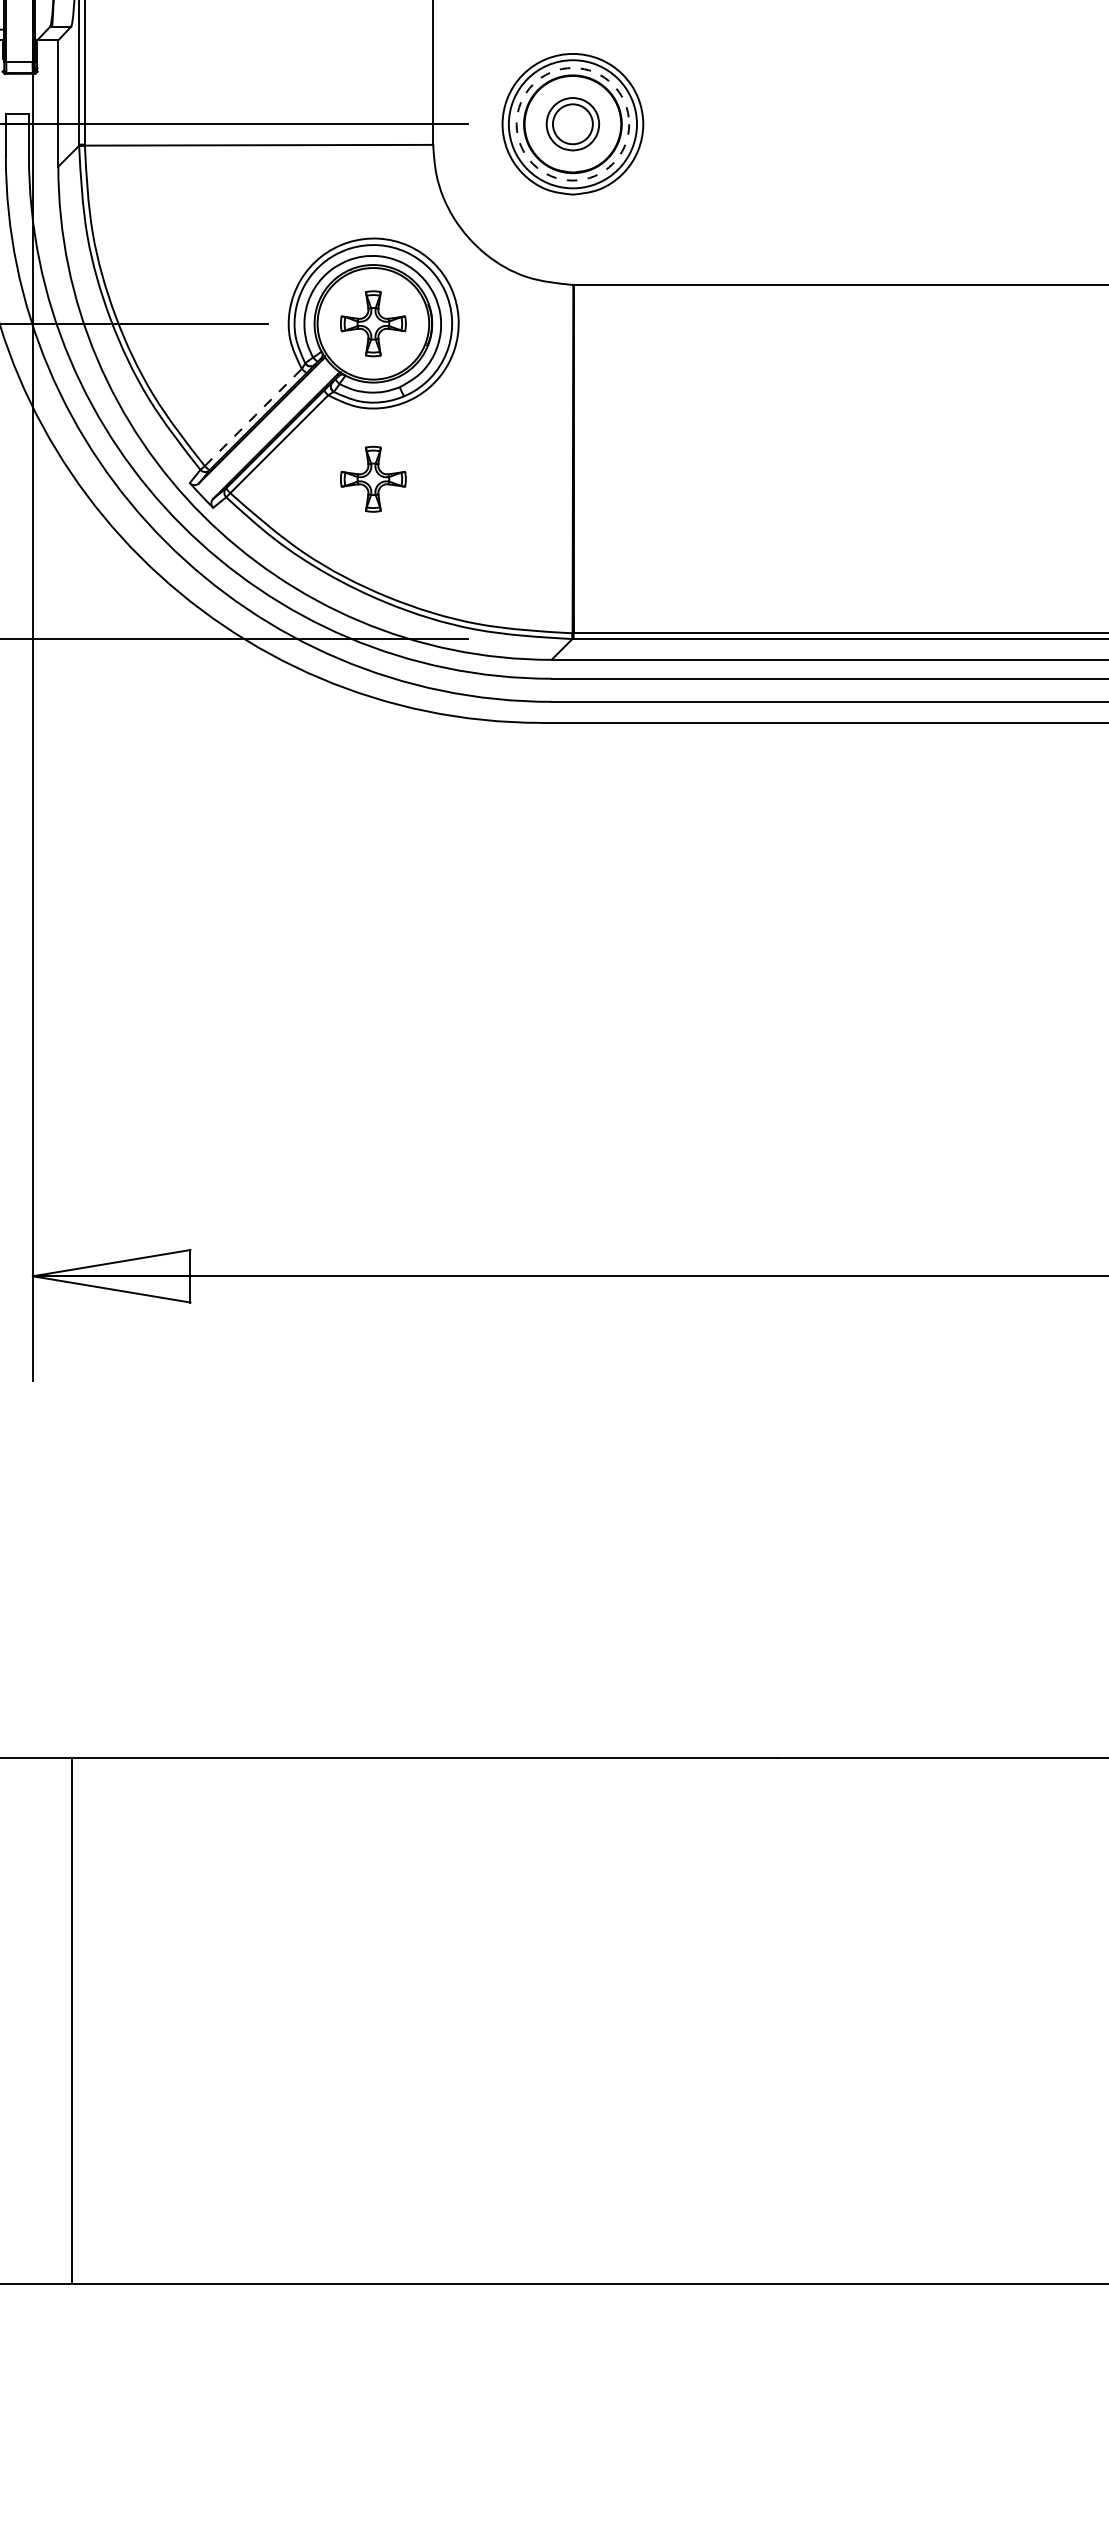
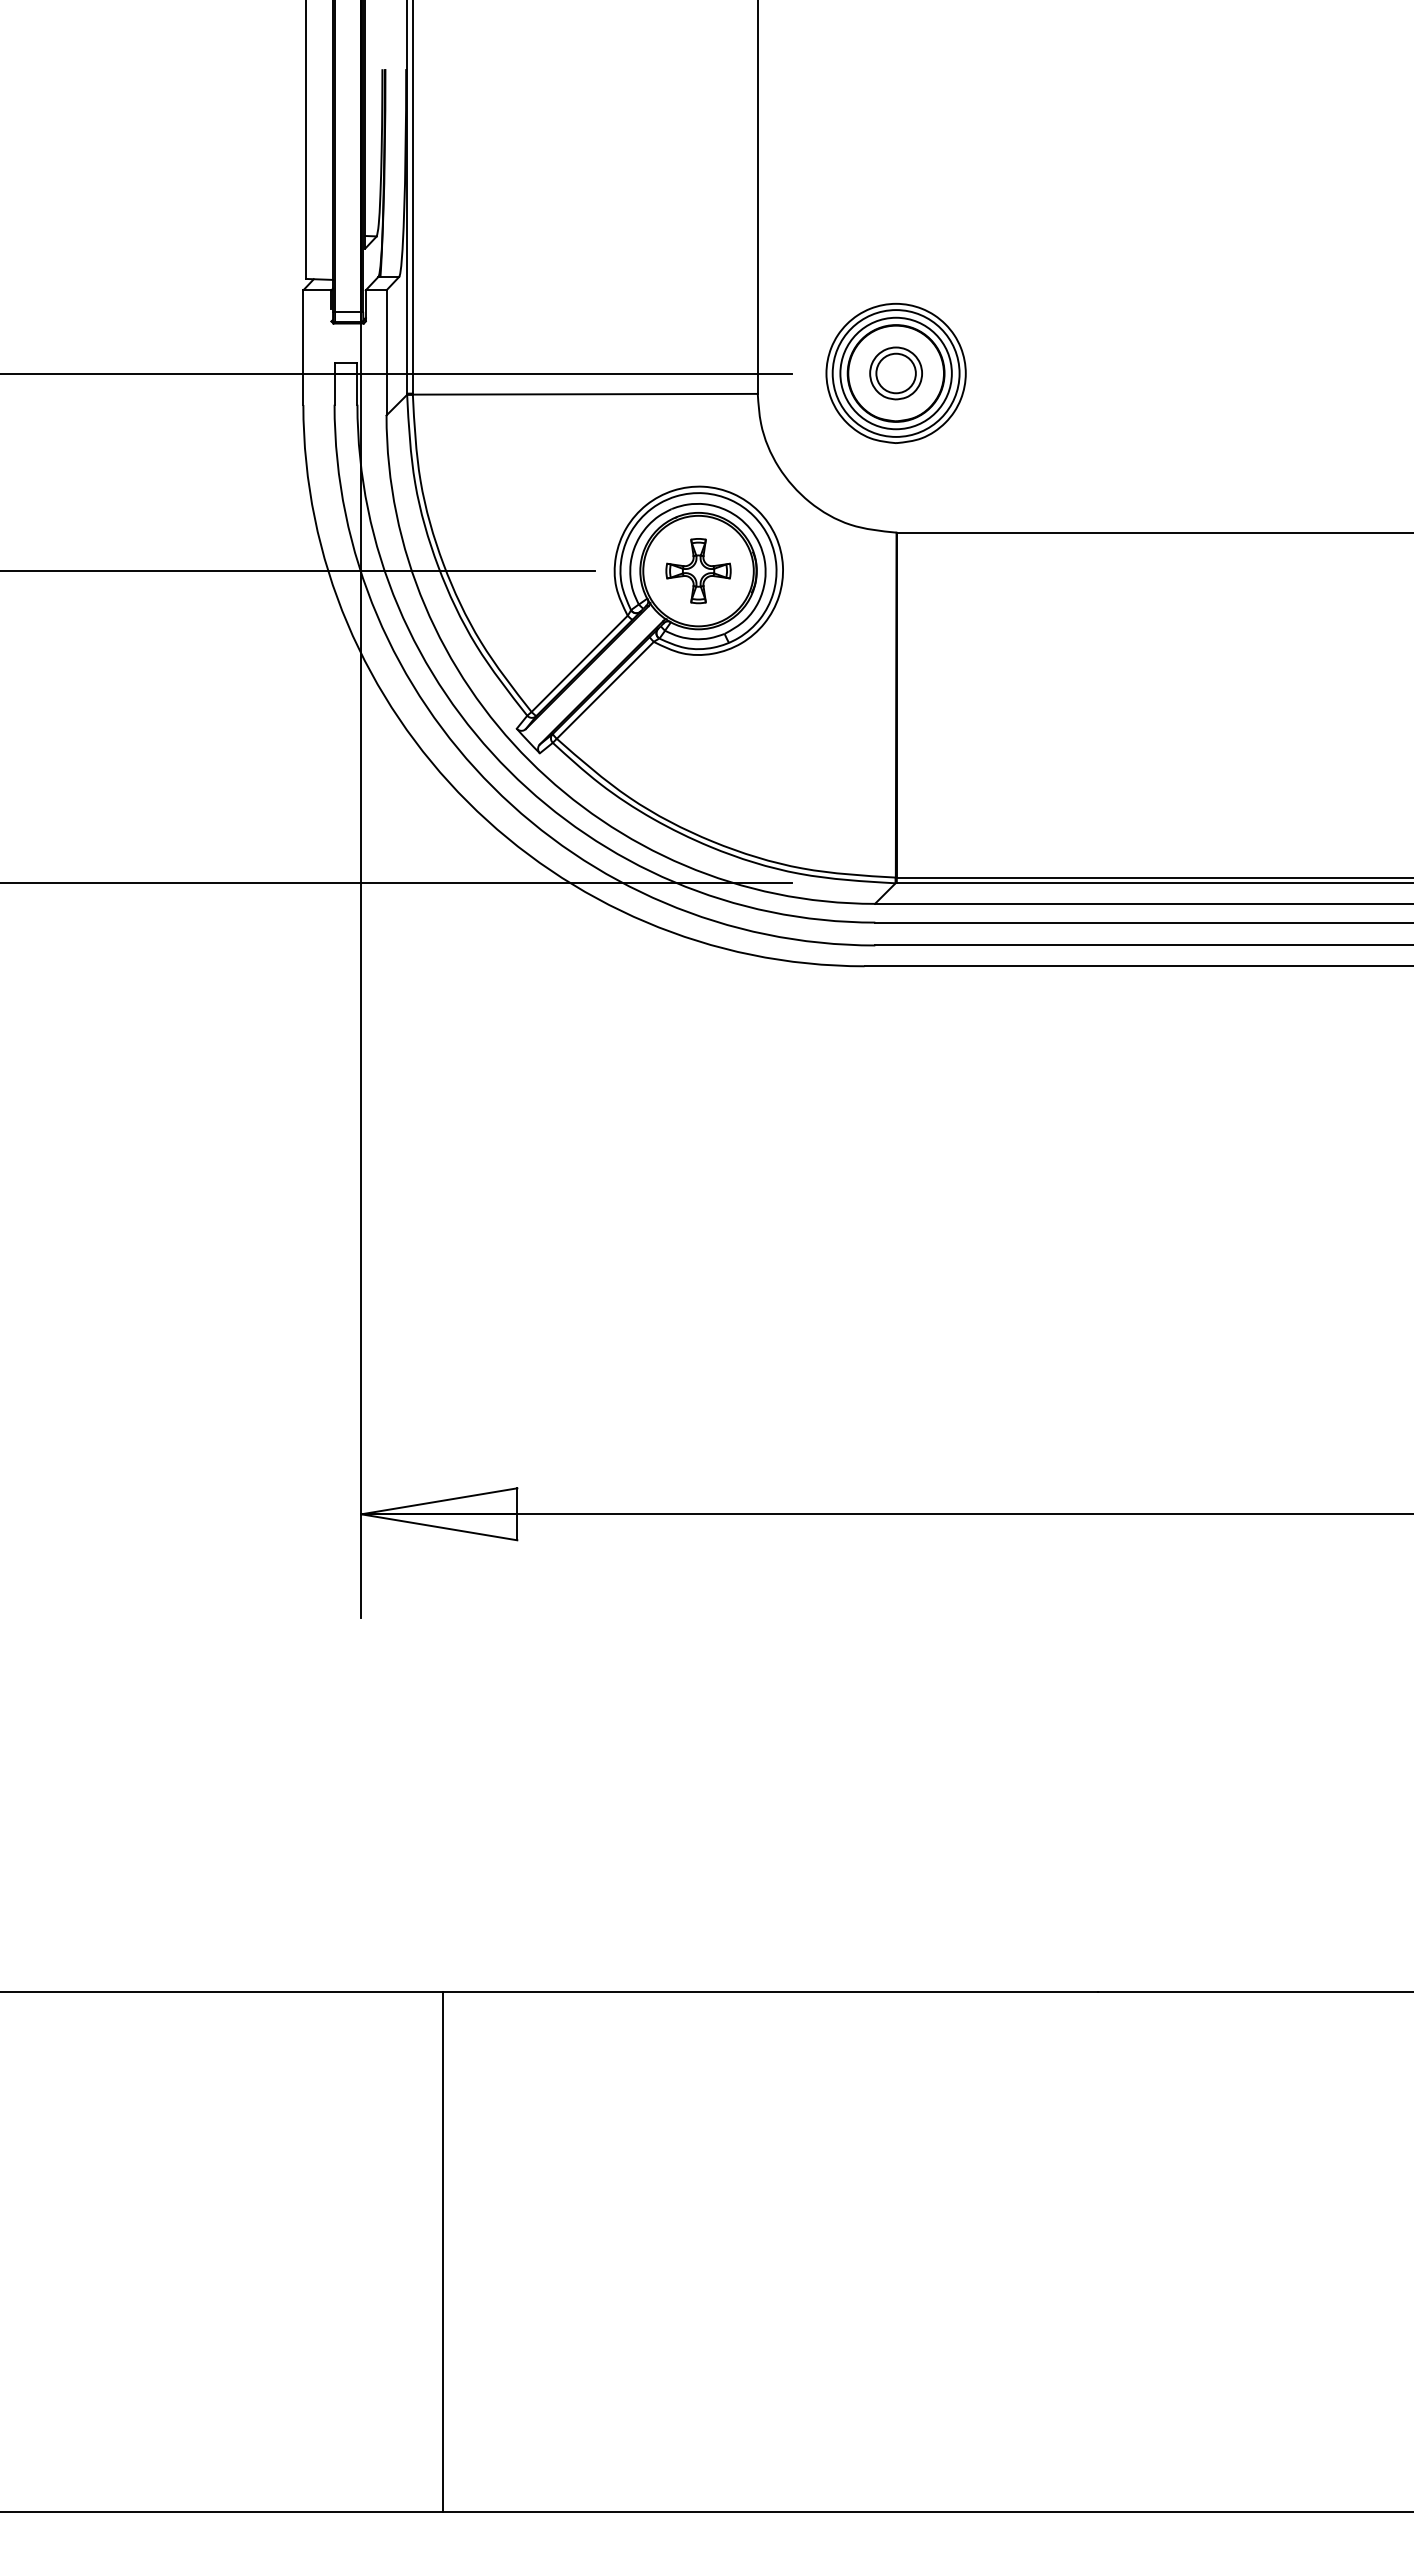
circle: (572, 124) -> (895, 373), dashed -> solid
line: (254, 417) -> (580, 663), dashed -> solid
part: (373, 479) -> (698, 725), removed
line: (72, 2020) -> (443, 2251), moved

